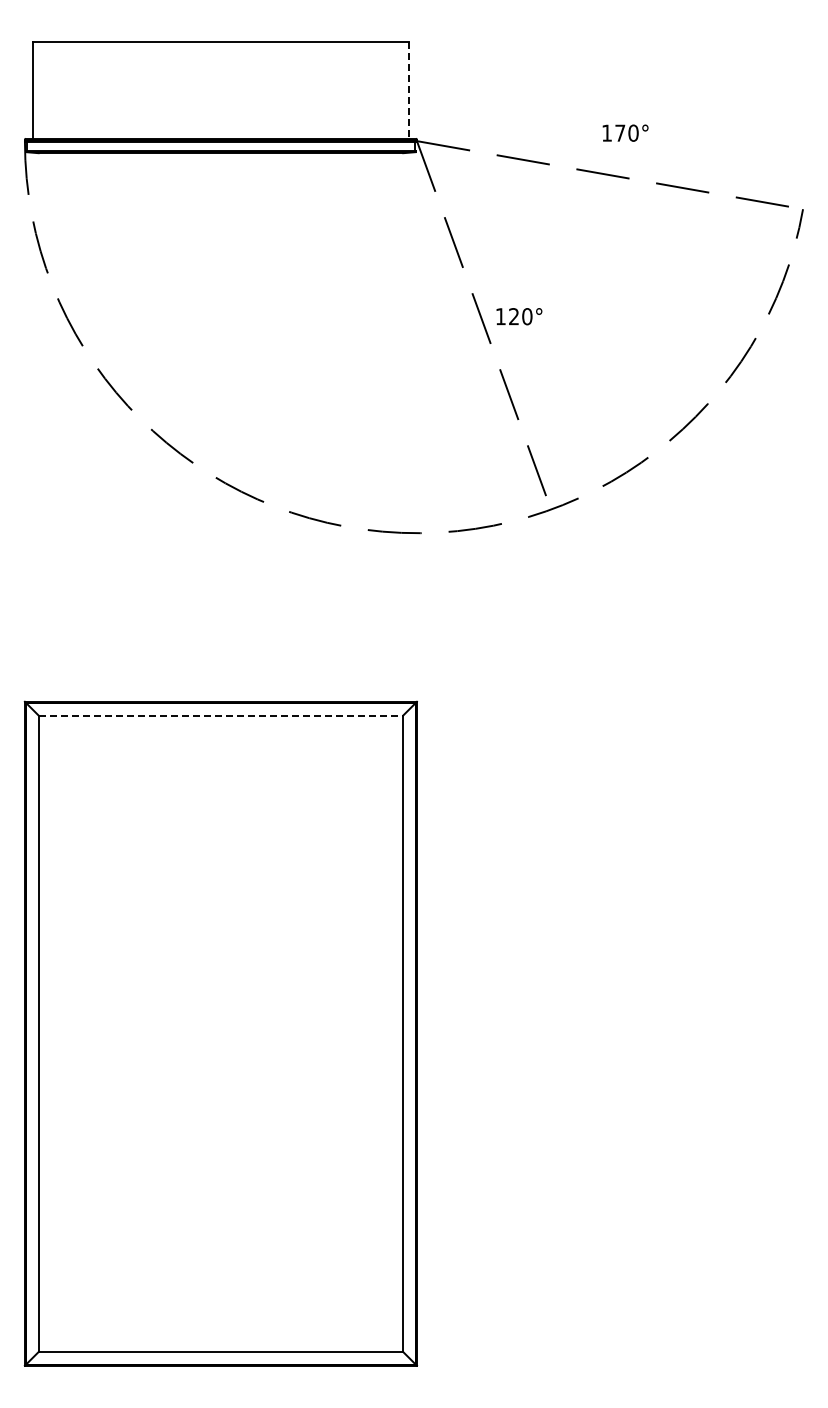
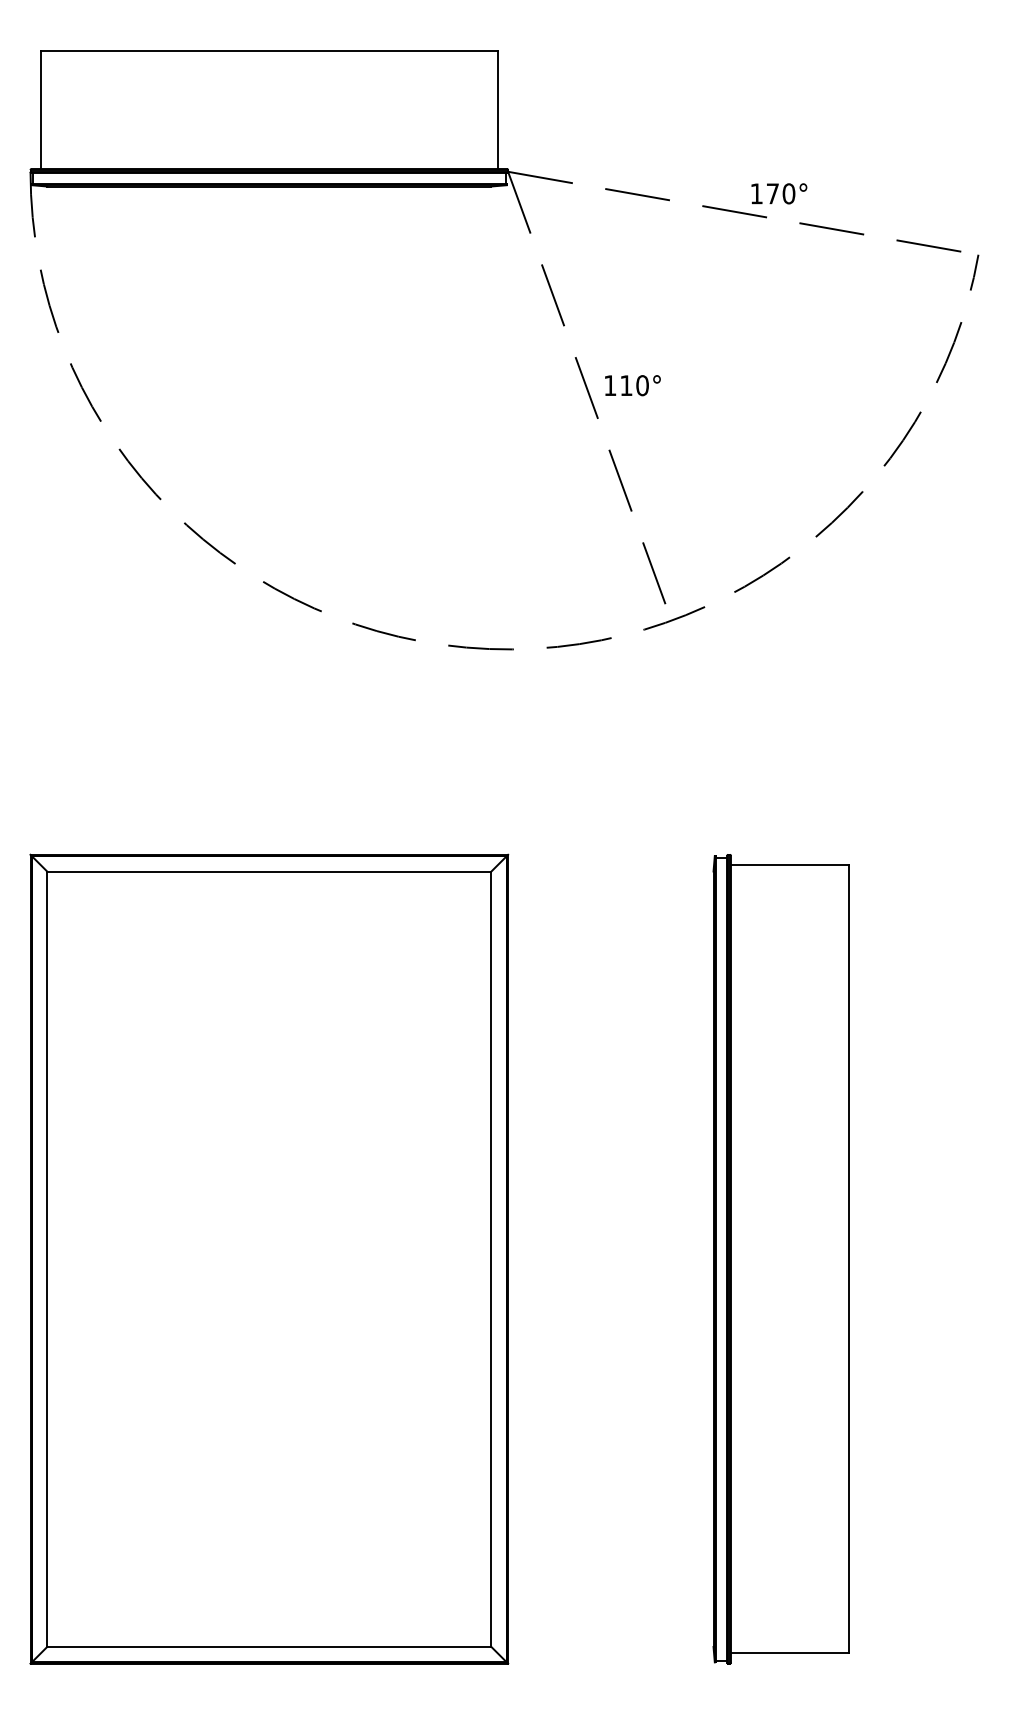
line: (408, 91) -> (497, 111), dashed -> solid
text: (625, 132) -> (779, 192), moved
text: (513, 316) -> (625, 385), 120° -> 110°
line: (221, 715) -> (269, 871), dashed -> solid
part: (640, 1033) -> (780, 1258), added

